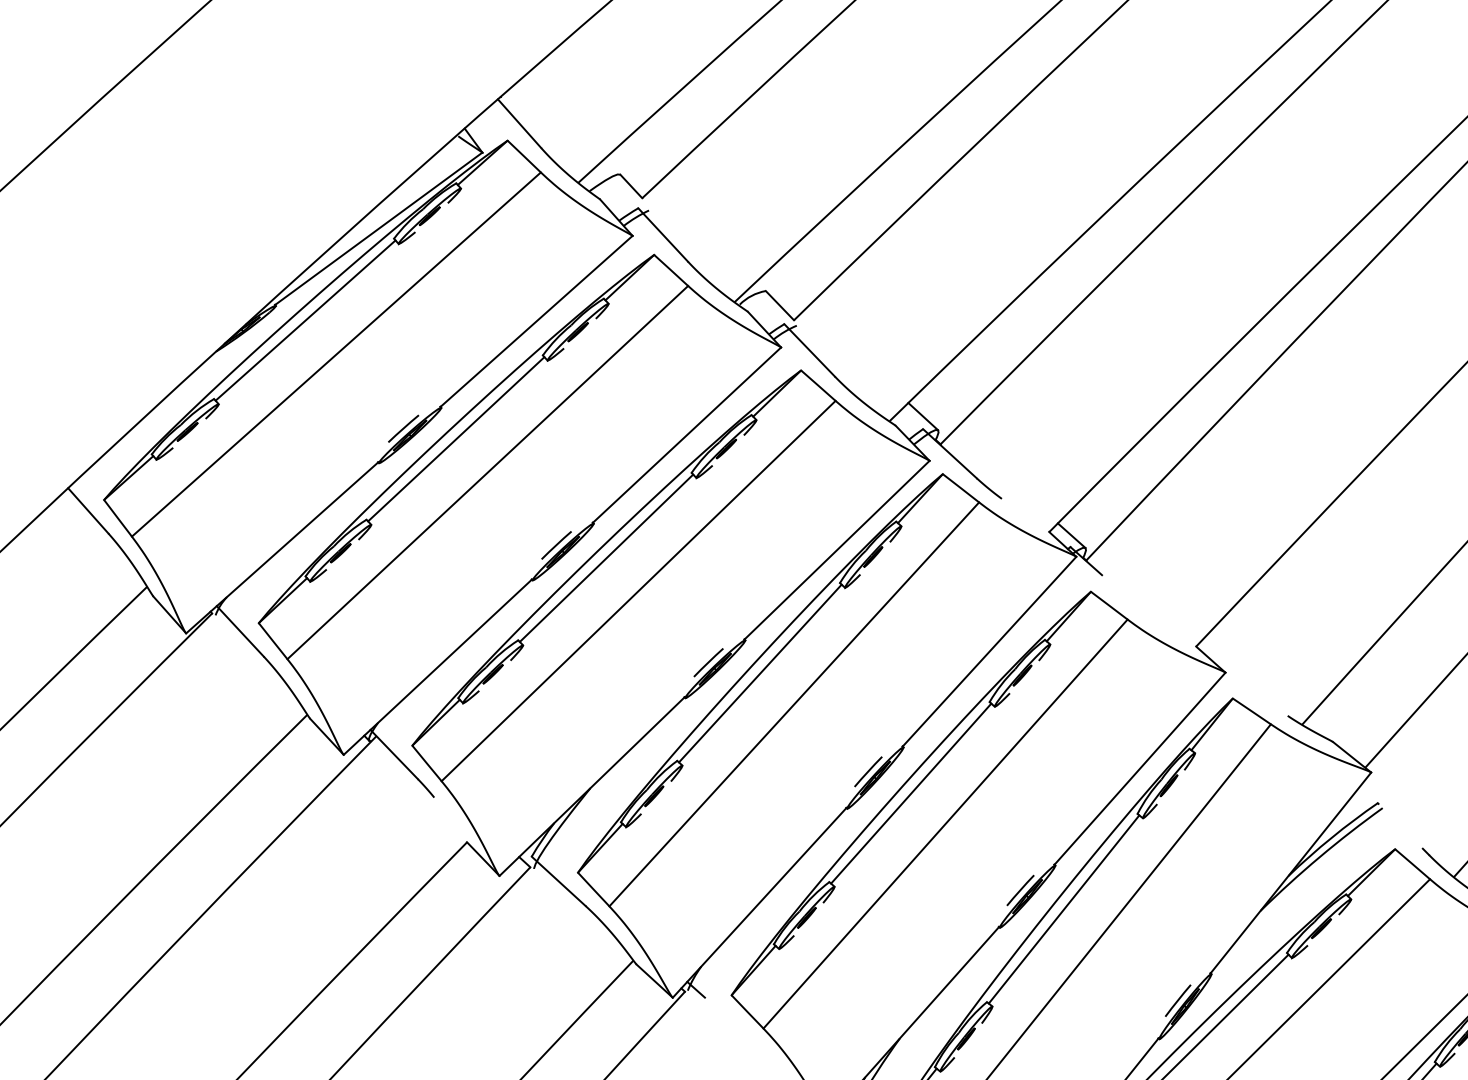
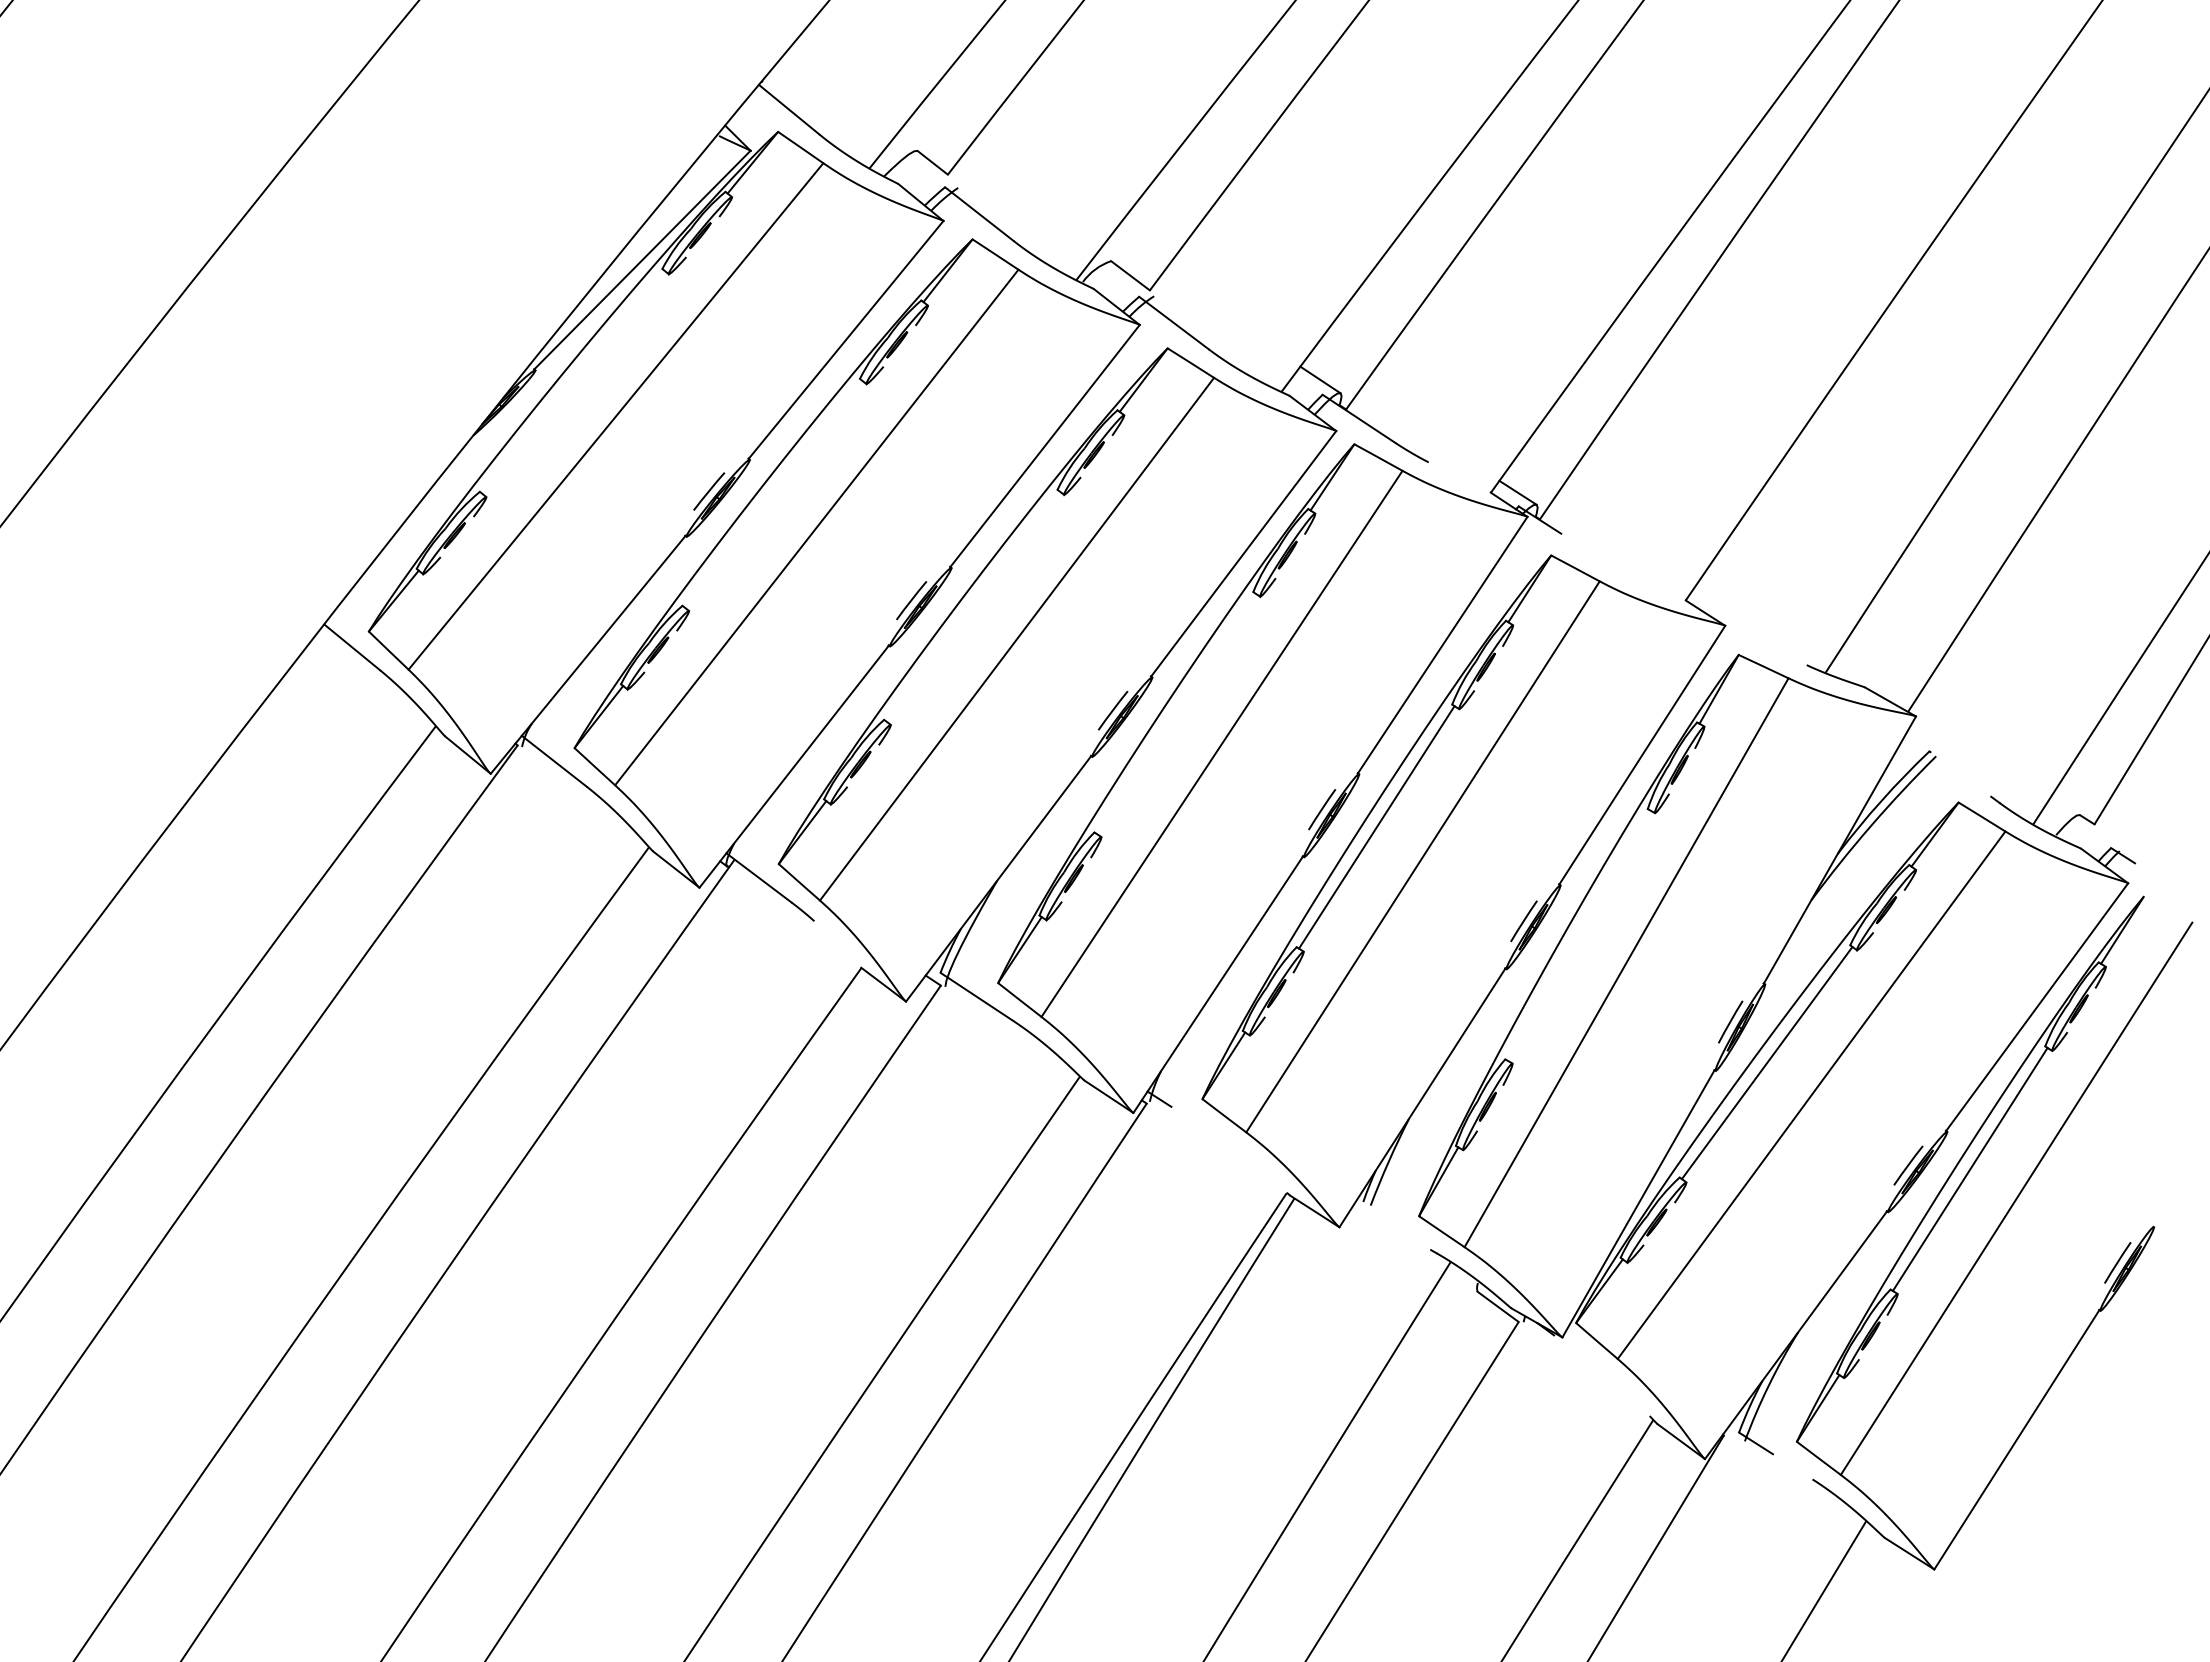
line: (305, 319) -> (572, 381), removed
line: (456, 438) -> (773, 493), removed
line: (606, 558) -> (972, 606), removed
line: (759, 673) -> (1175, 713), removed
line: (1063, 909) -> (1578, 935), removed

